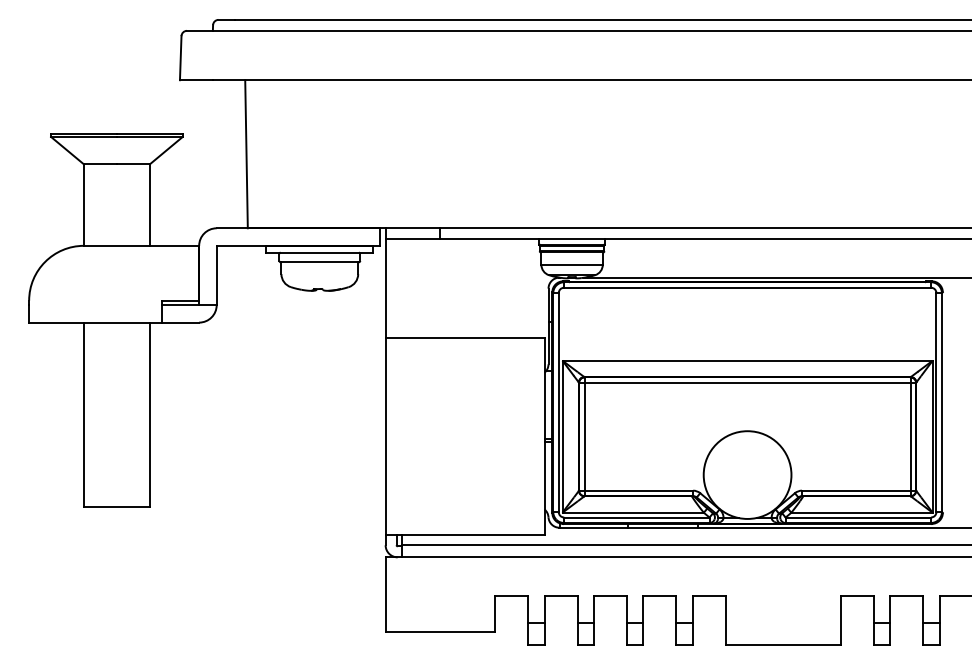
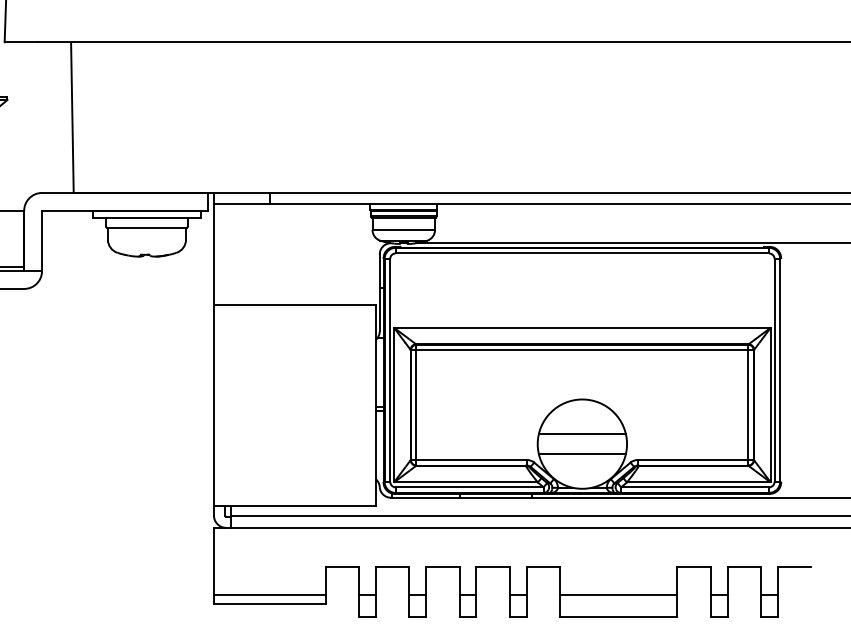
line: (747, 465) -> (582, 434), added
line: (747, 484) -> (582, 453), added
line: (440, 623) -> (269, 595), added
line: (782, 623) -> (617, 595), added

